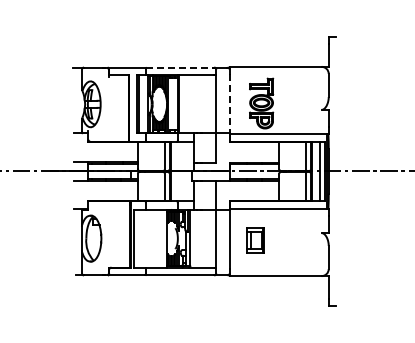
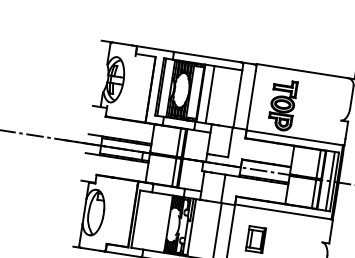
line: (179, 67) -> (207, 56), dashed -> solid
line: (229, 103) -> (251, 100), dashed -> solid
line: (188, 104) -> (210, 94), added

